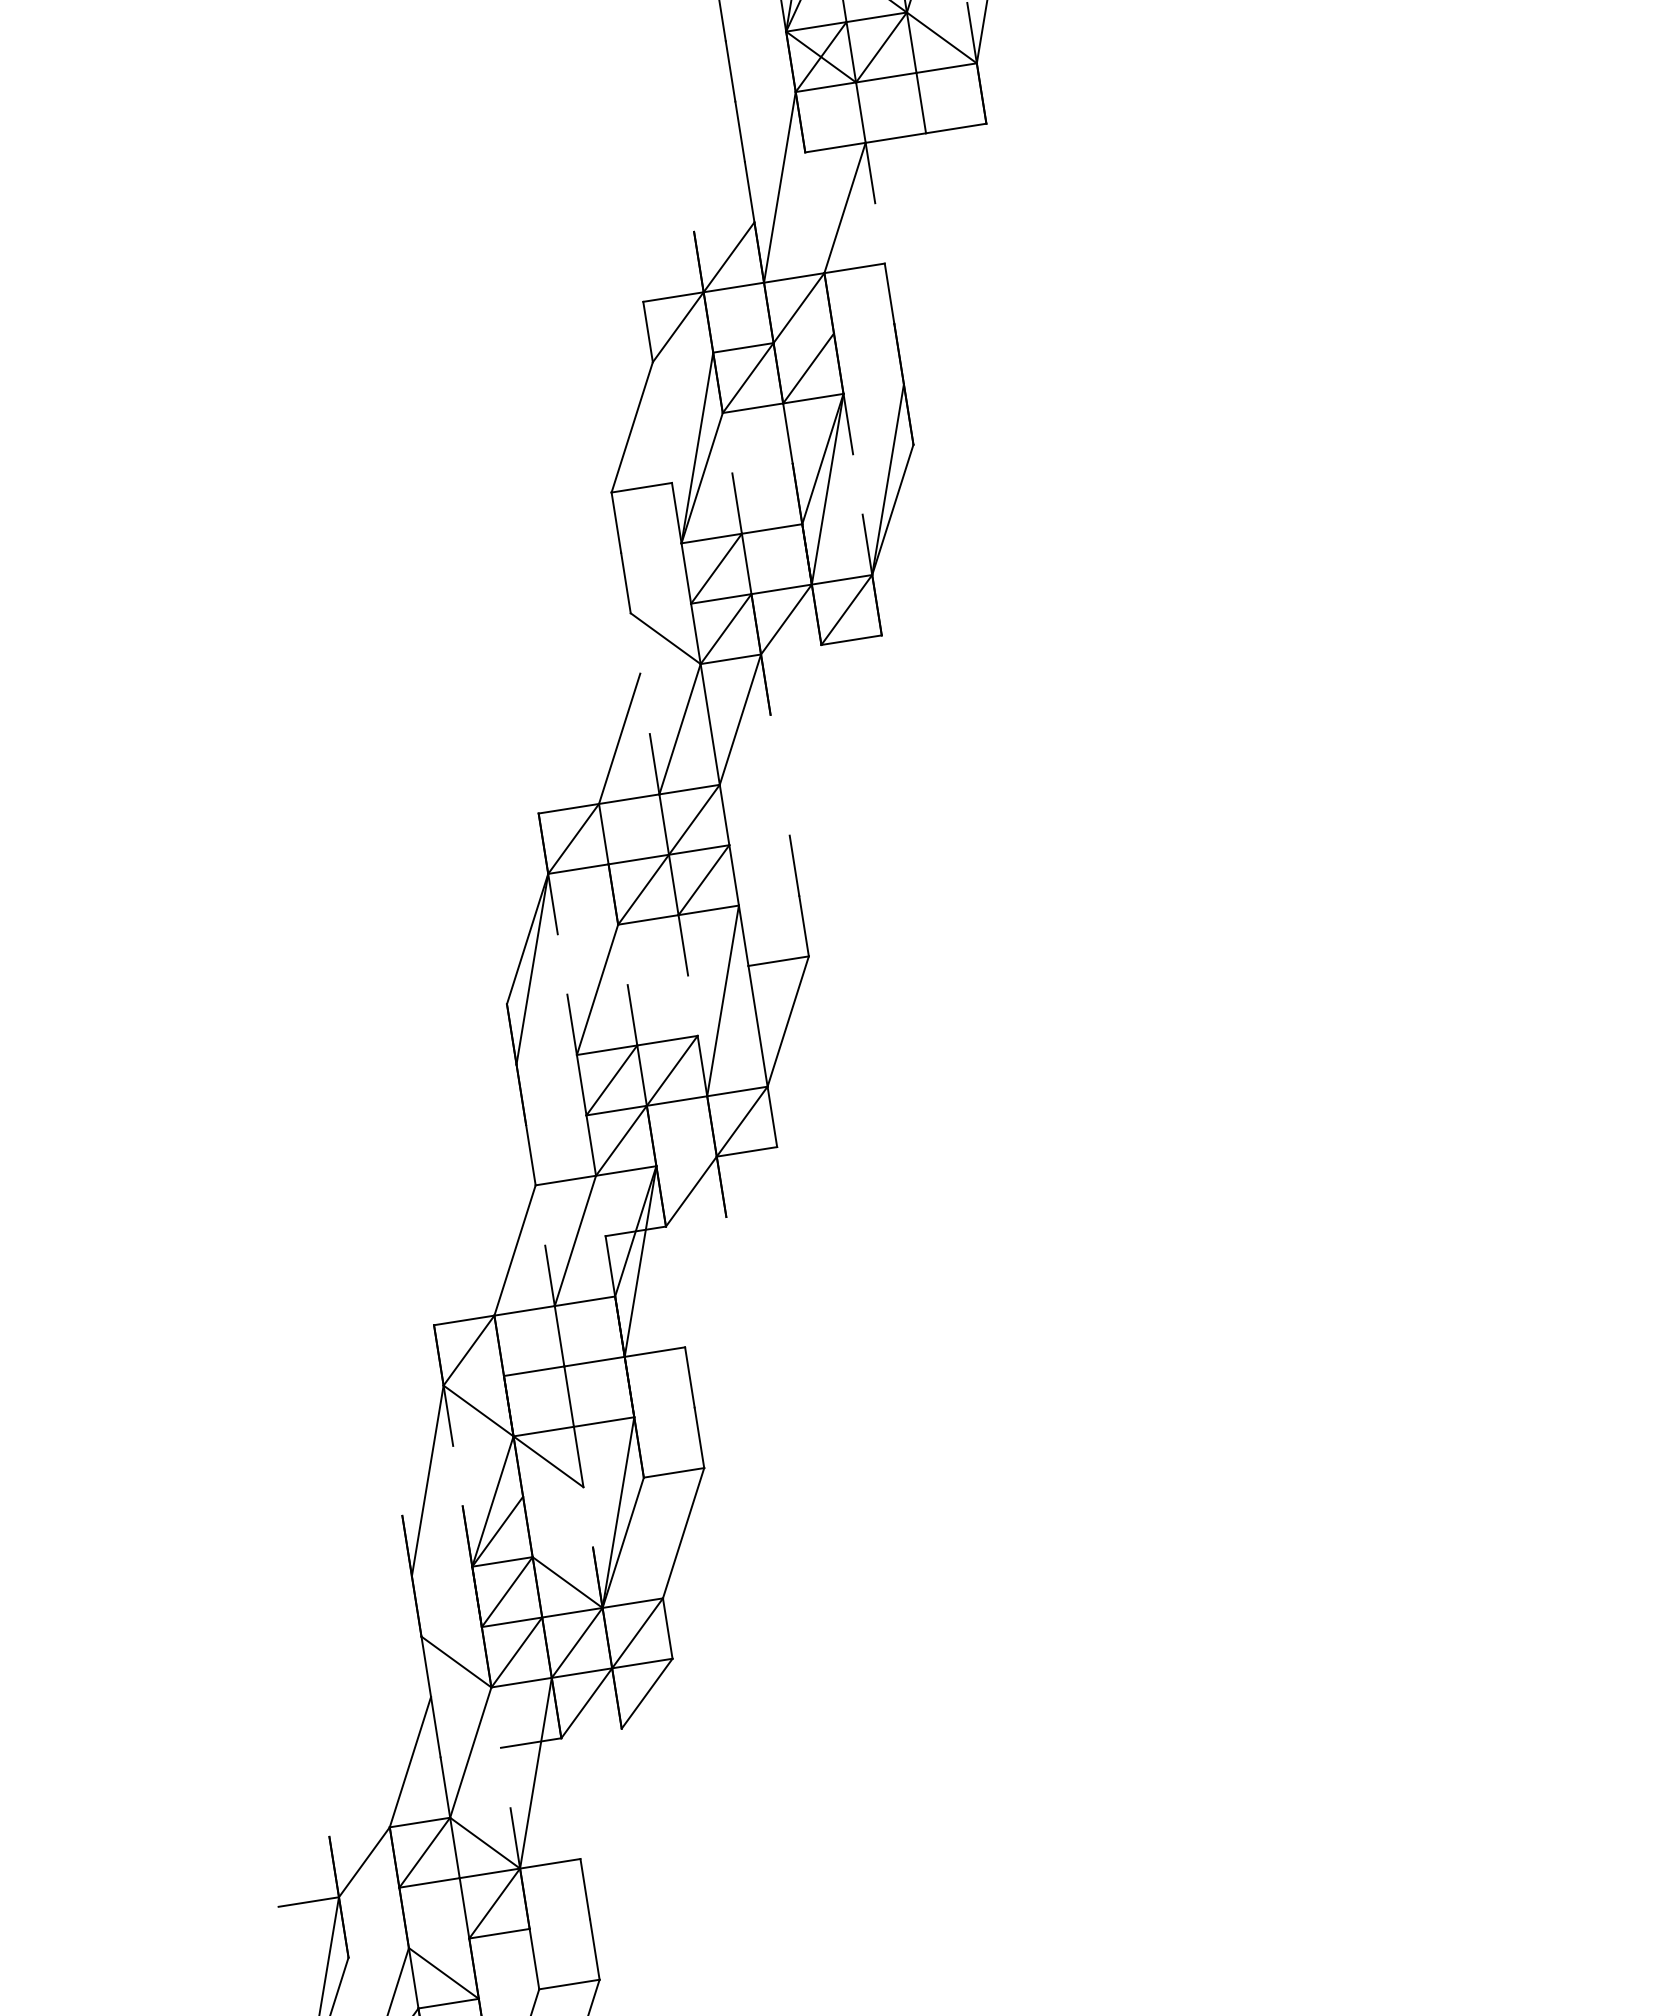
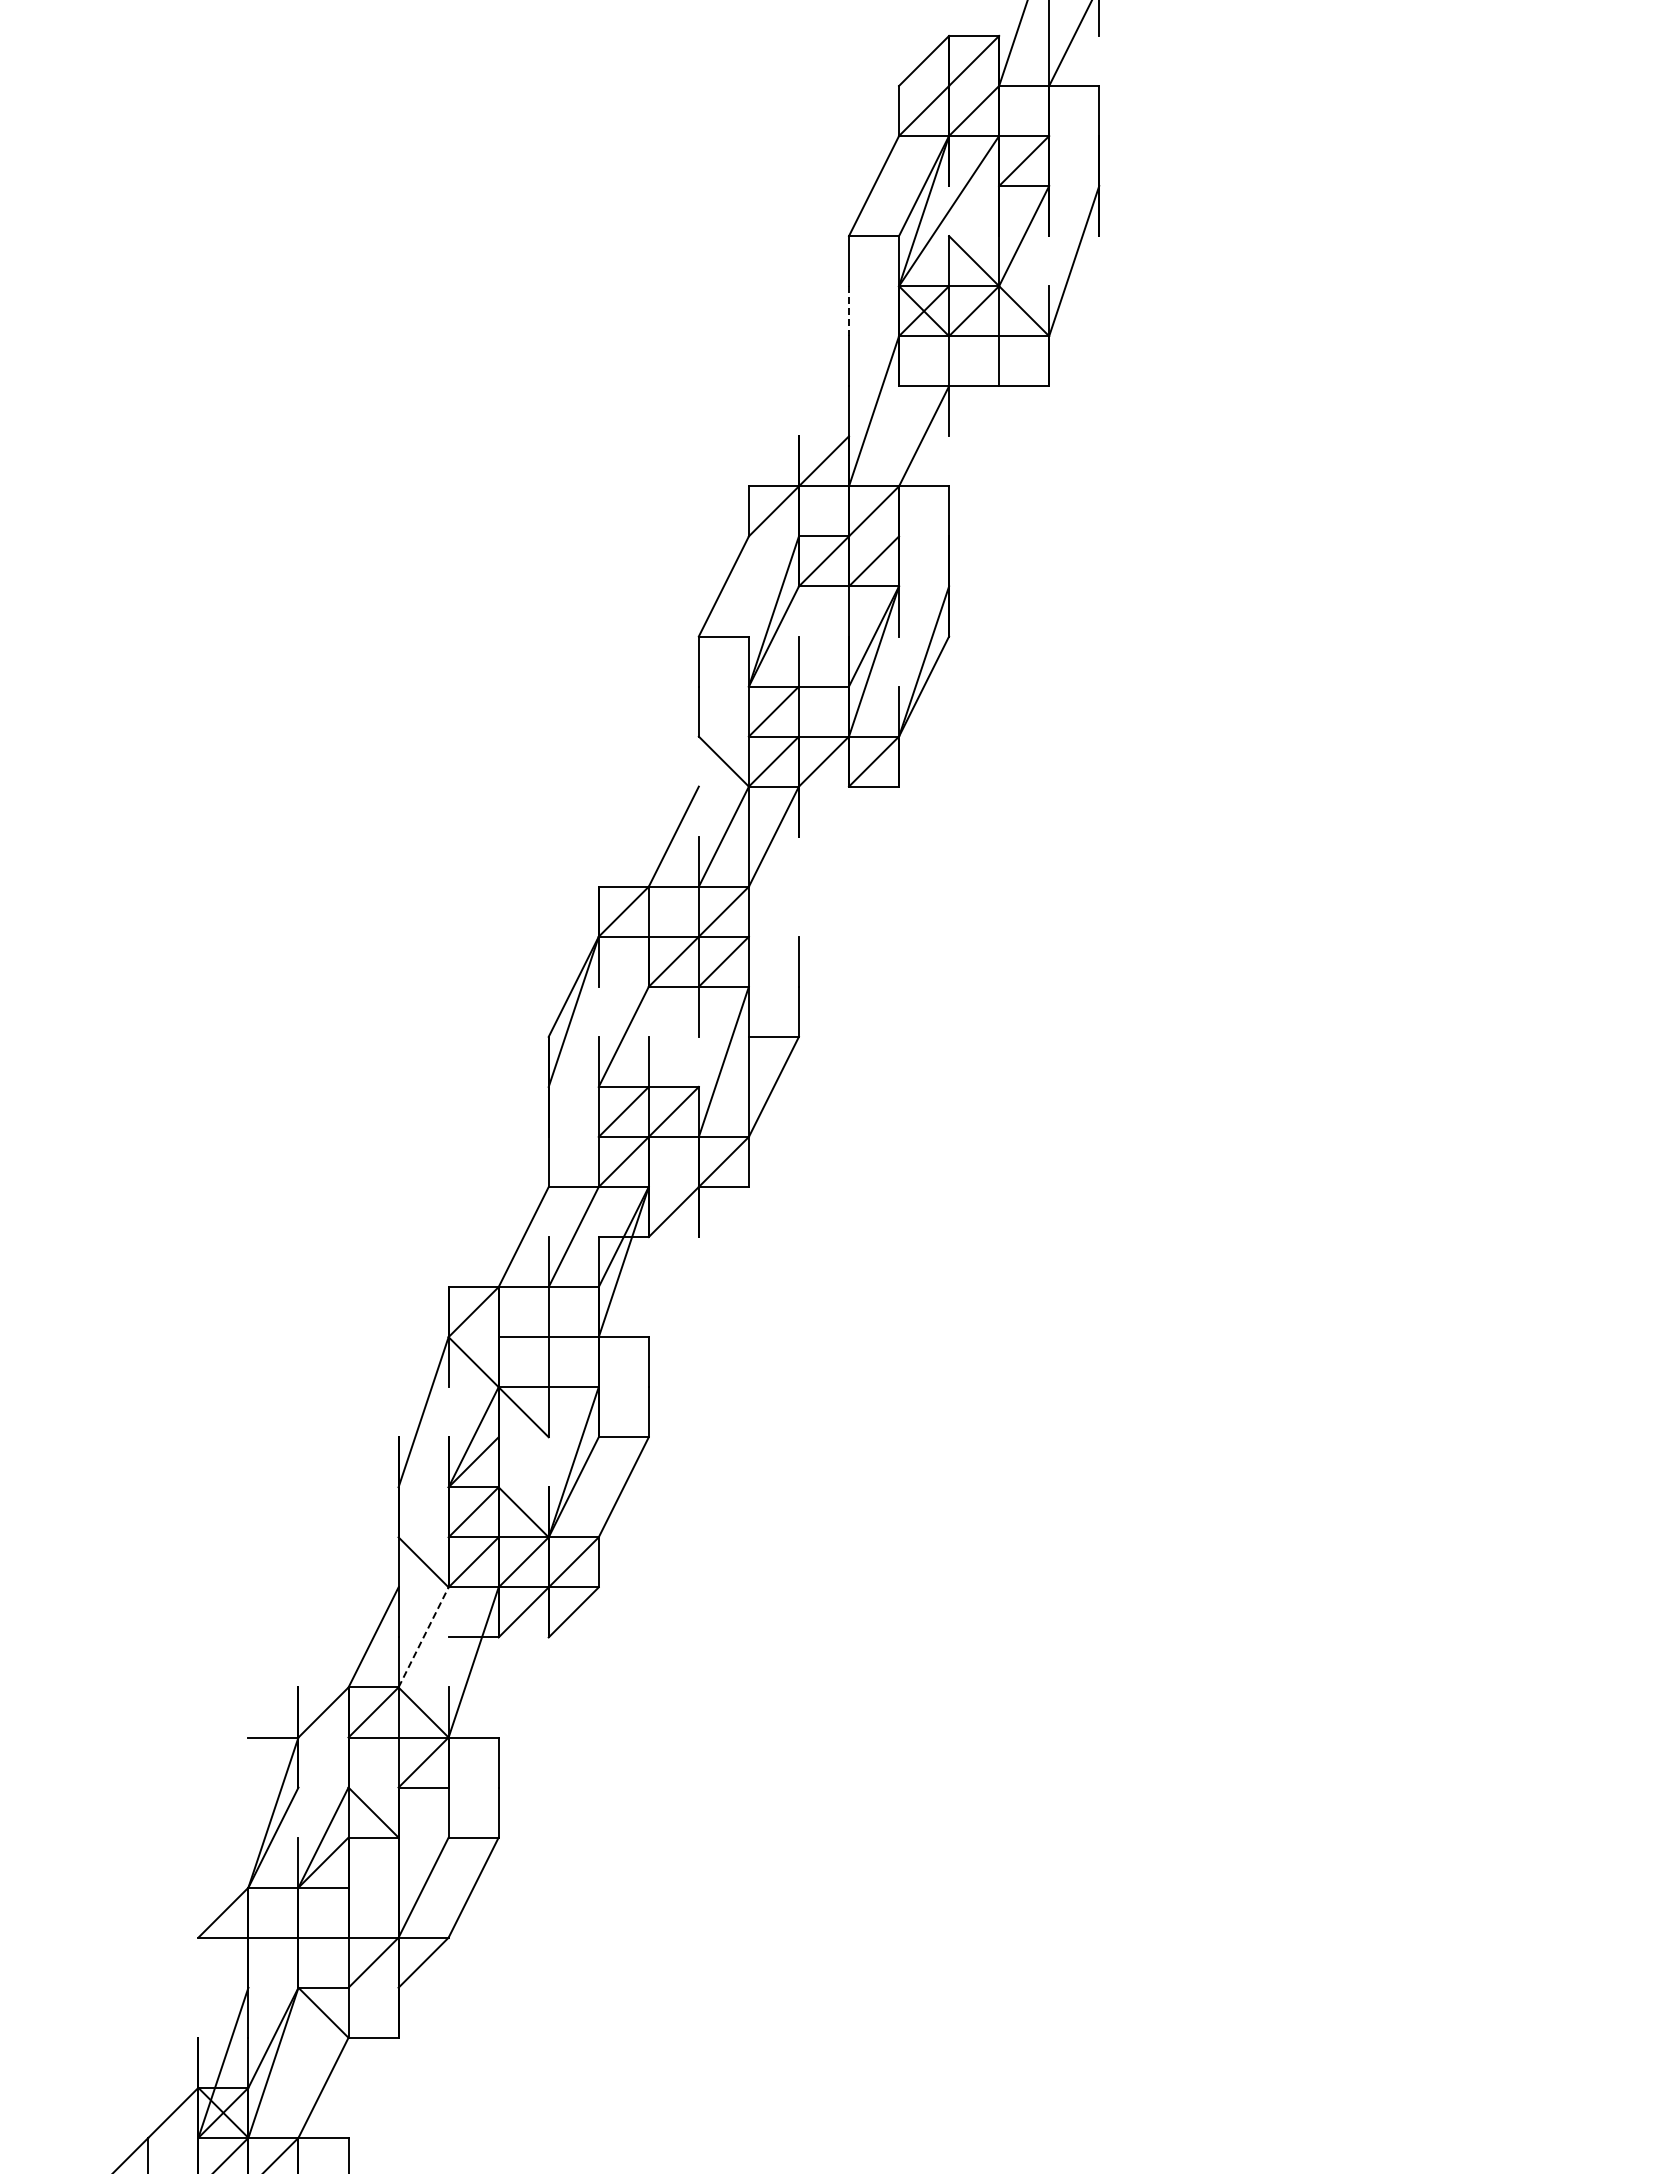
line: (731, 71) -> (849, 311), solid -> dashed
line: (470, 1752) -> (423, 1637), solid -> dashed

